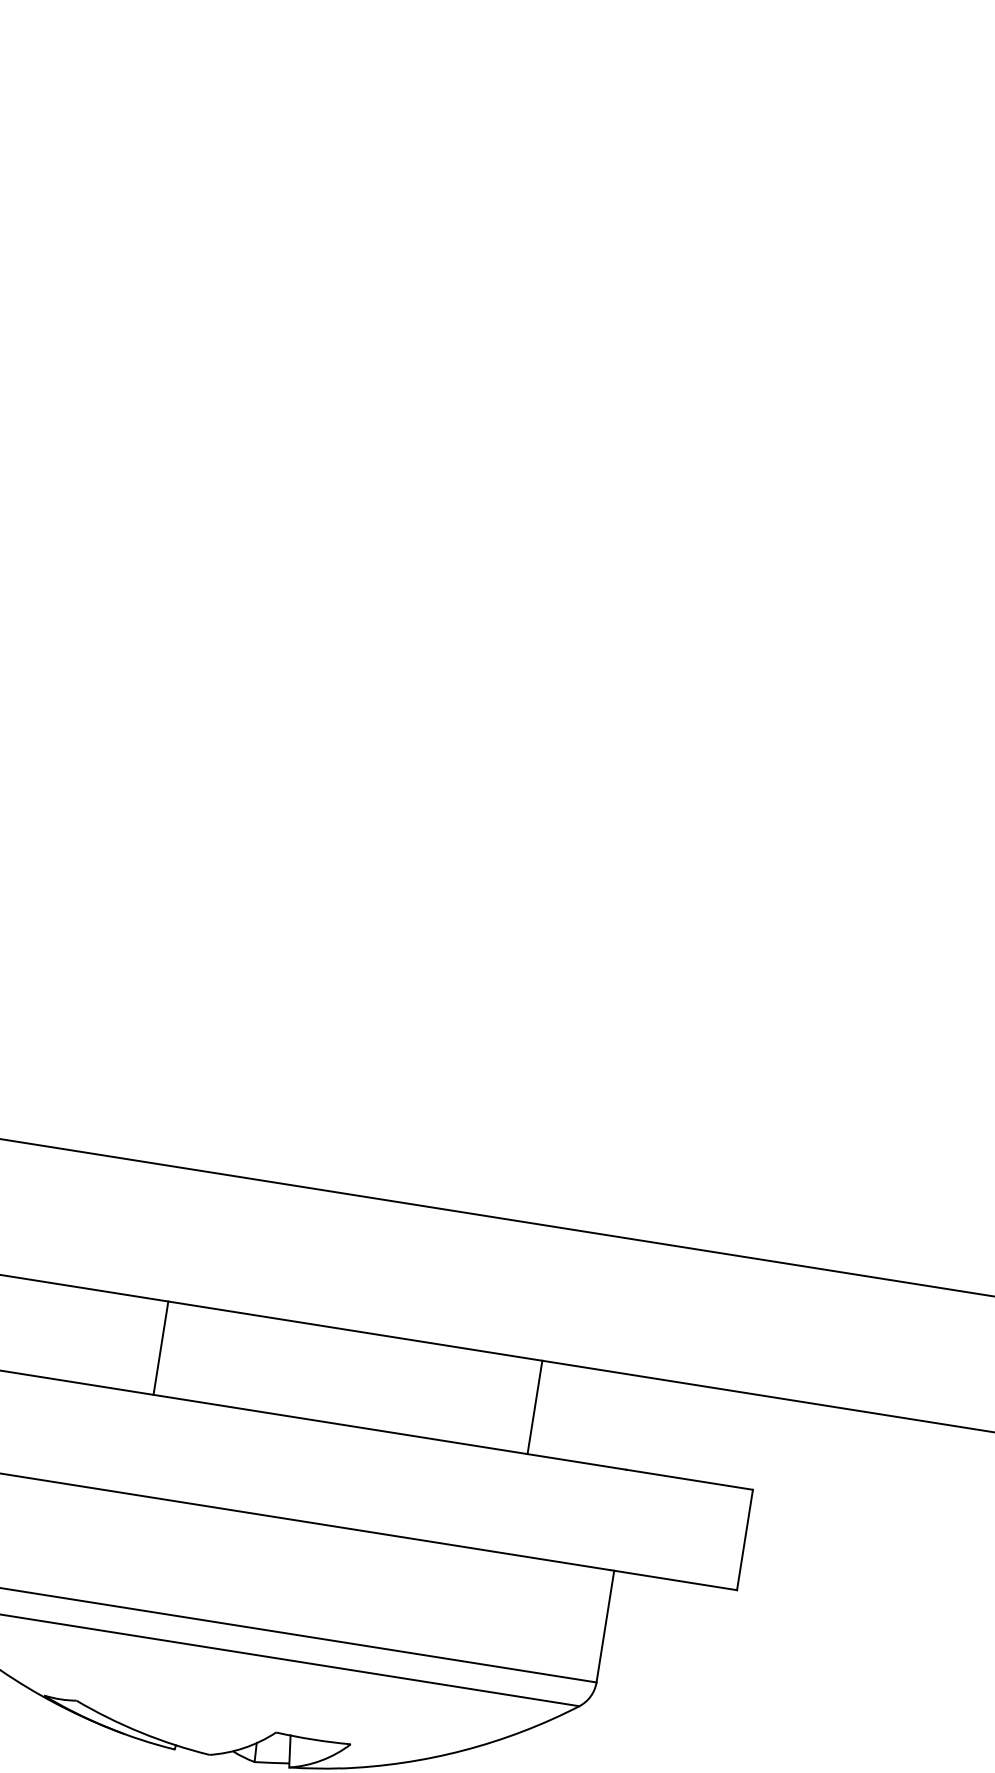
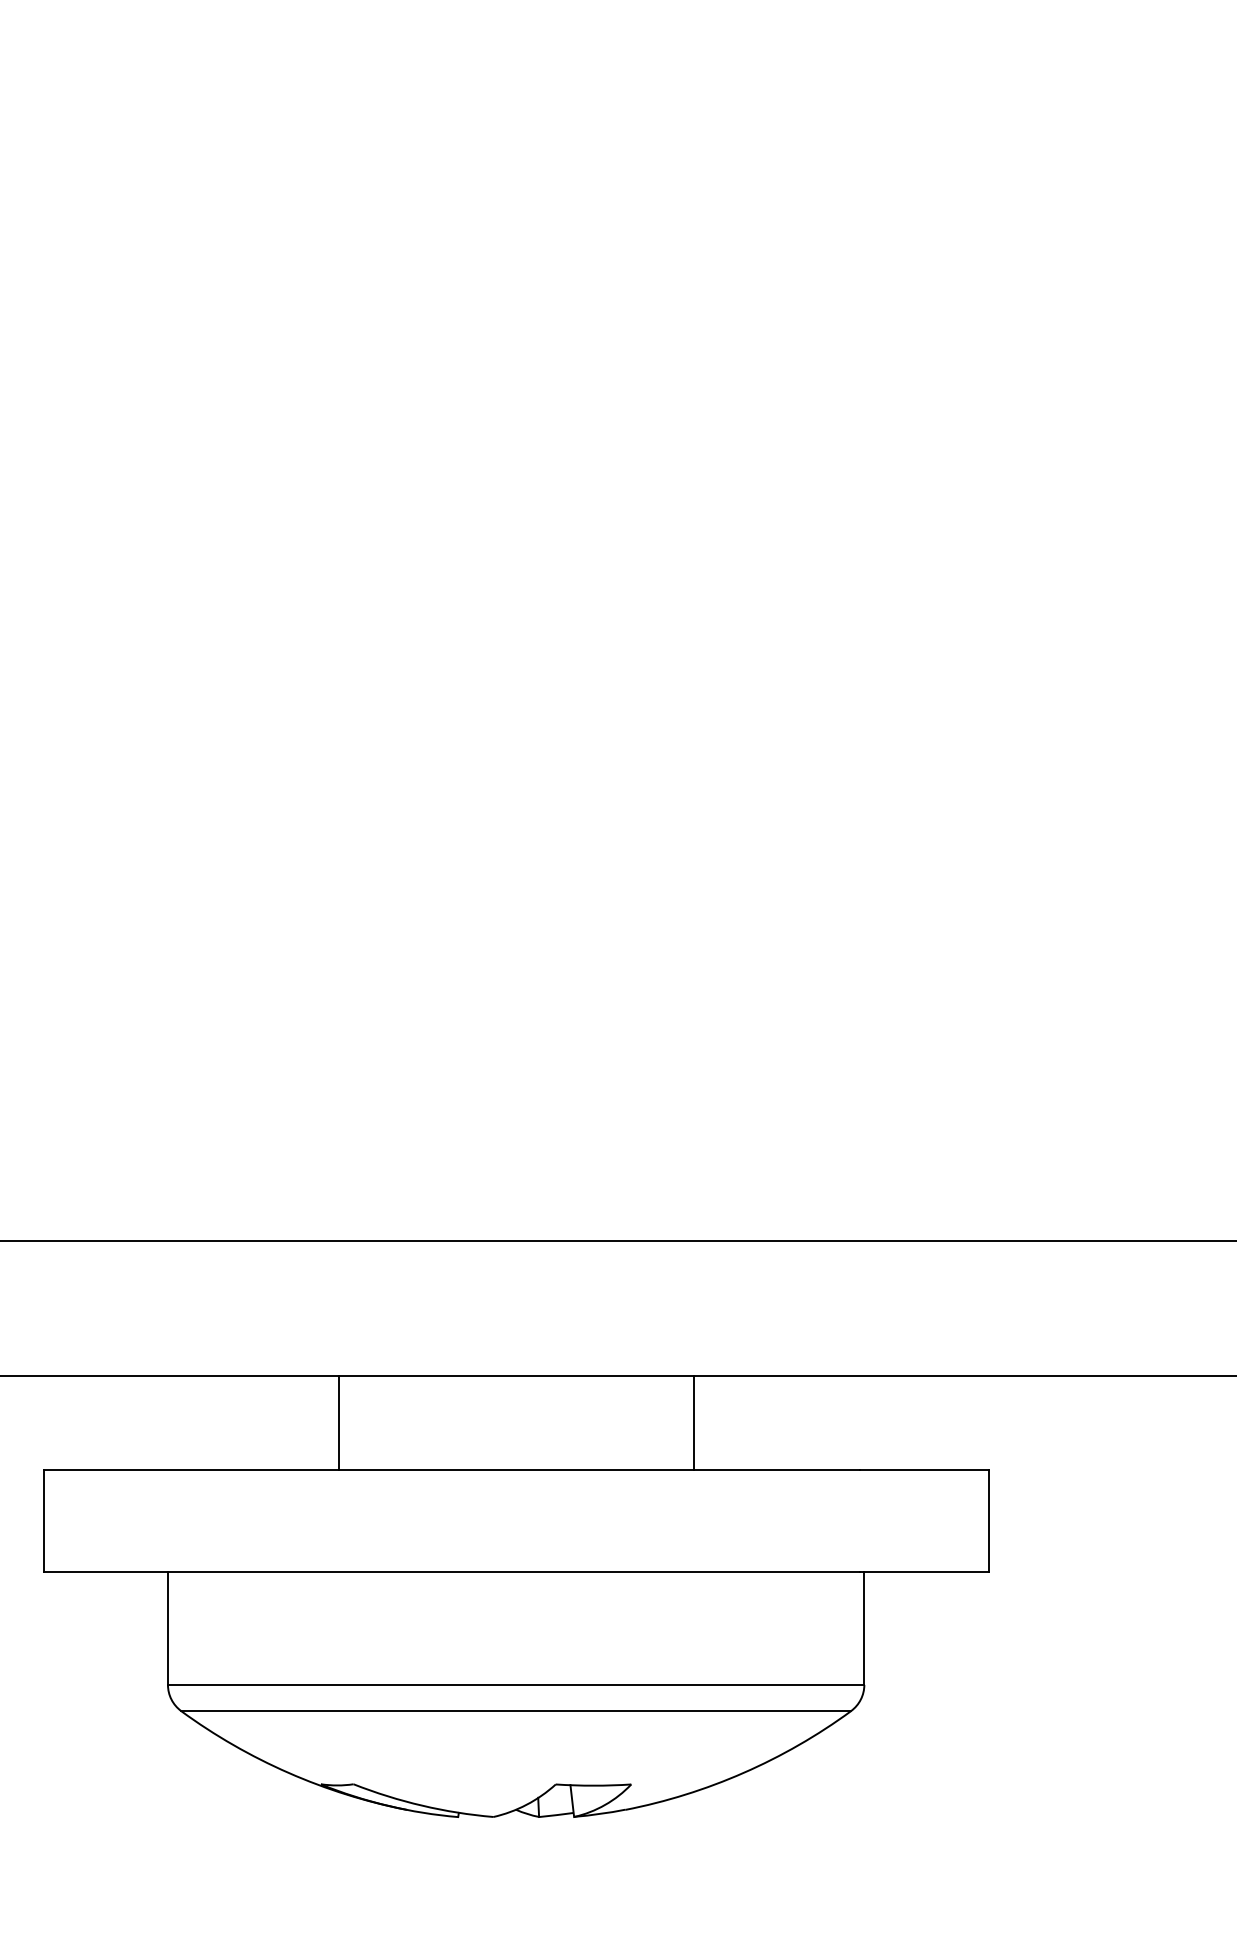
line: (160, 1347) -> (338, 1422), moved
line: (535, 1407) -> (693, 1422), moved

